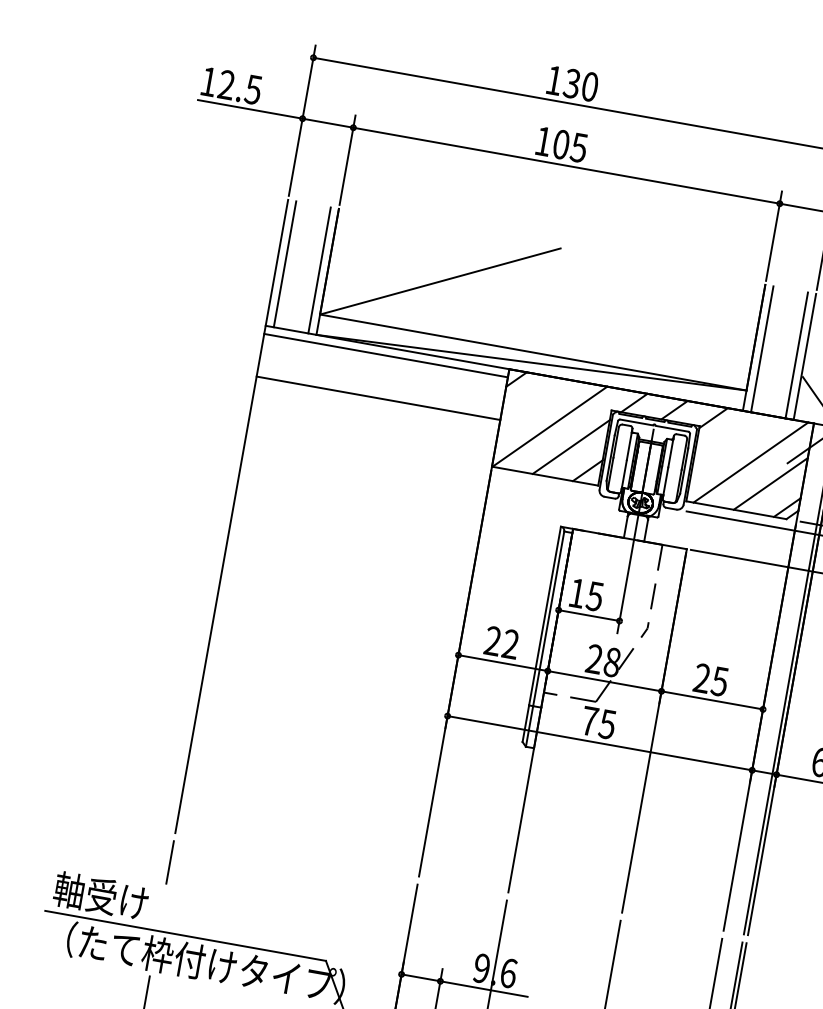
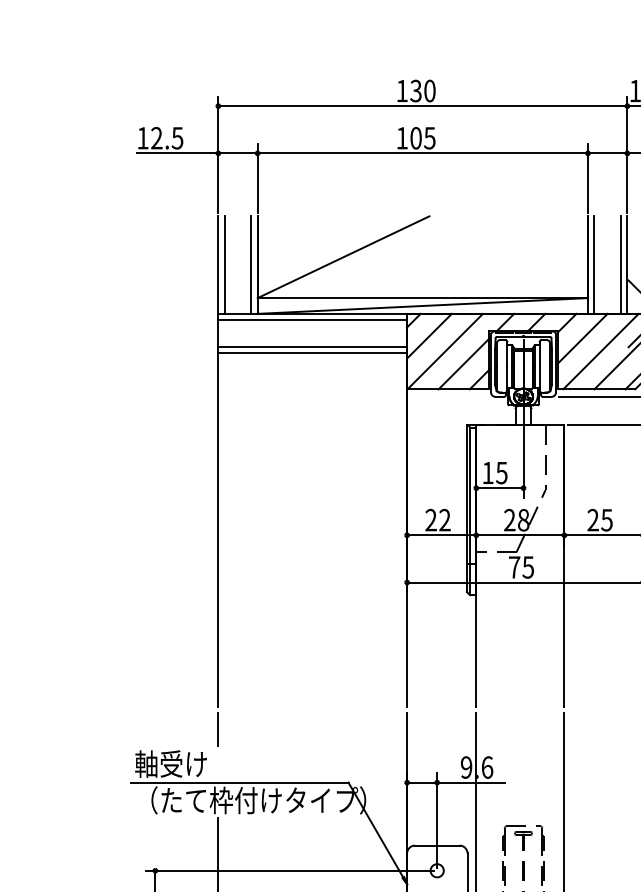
line: (379, 389) -> (312, 346), added
line: (533, 402) -> (429, 335), added
line: (730, 441) -> (582, 338), added

